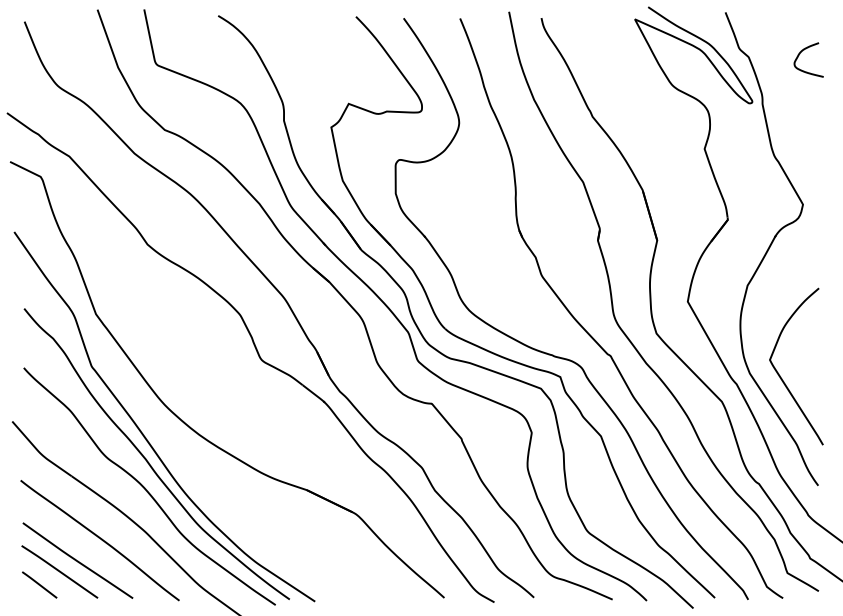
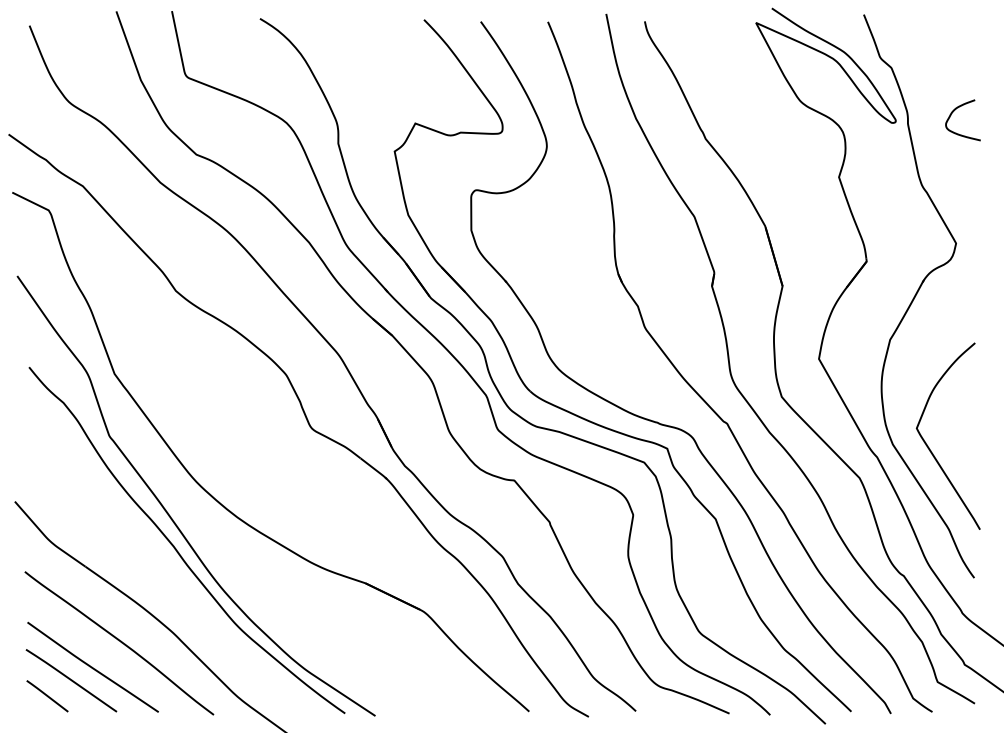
curve: (801, 52) -> (954, 111), moved
curve: (145, 487) -> (173, 580), removed

